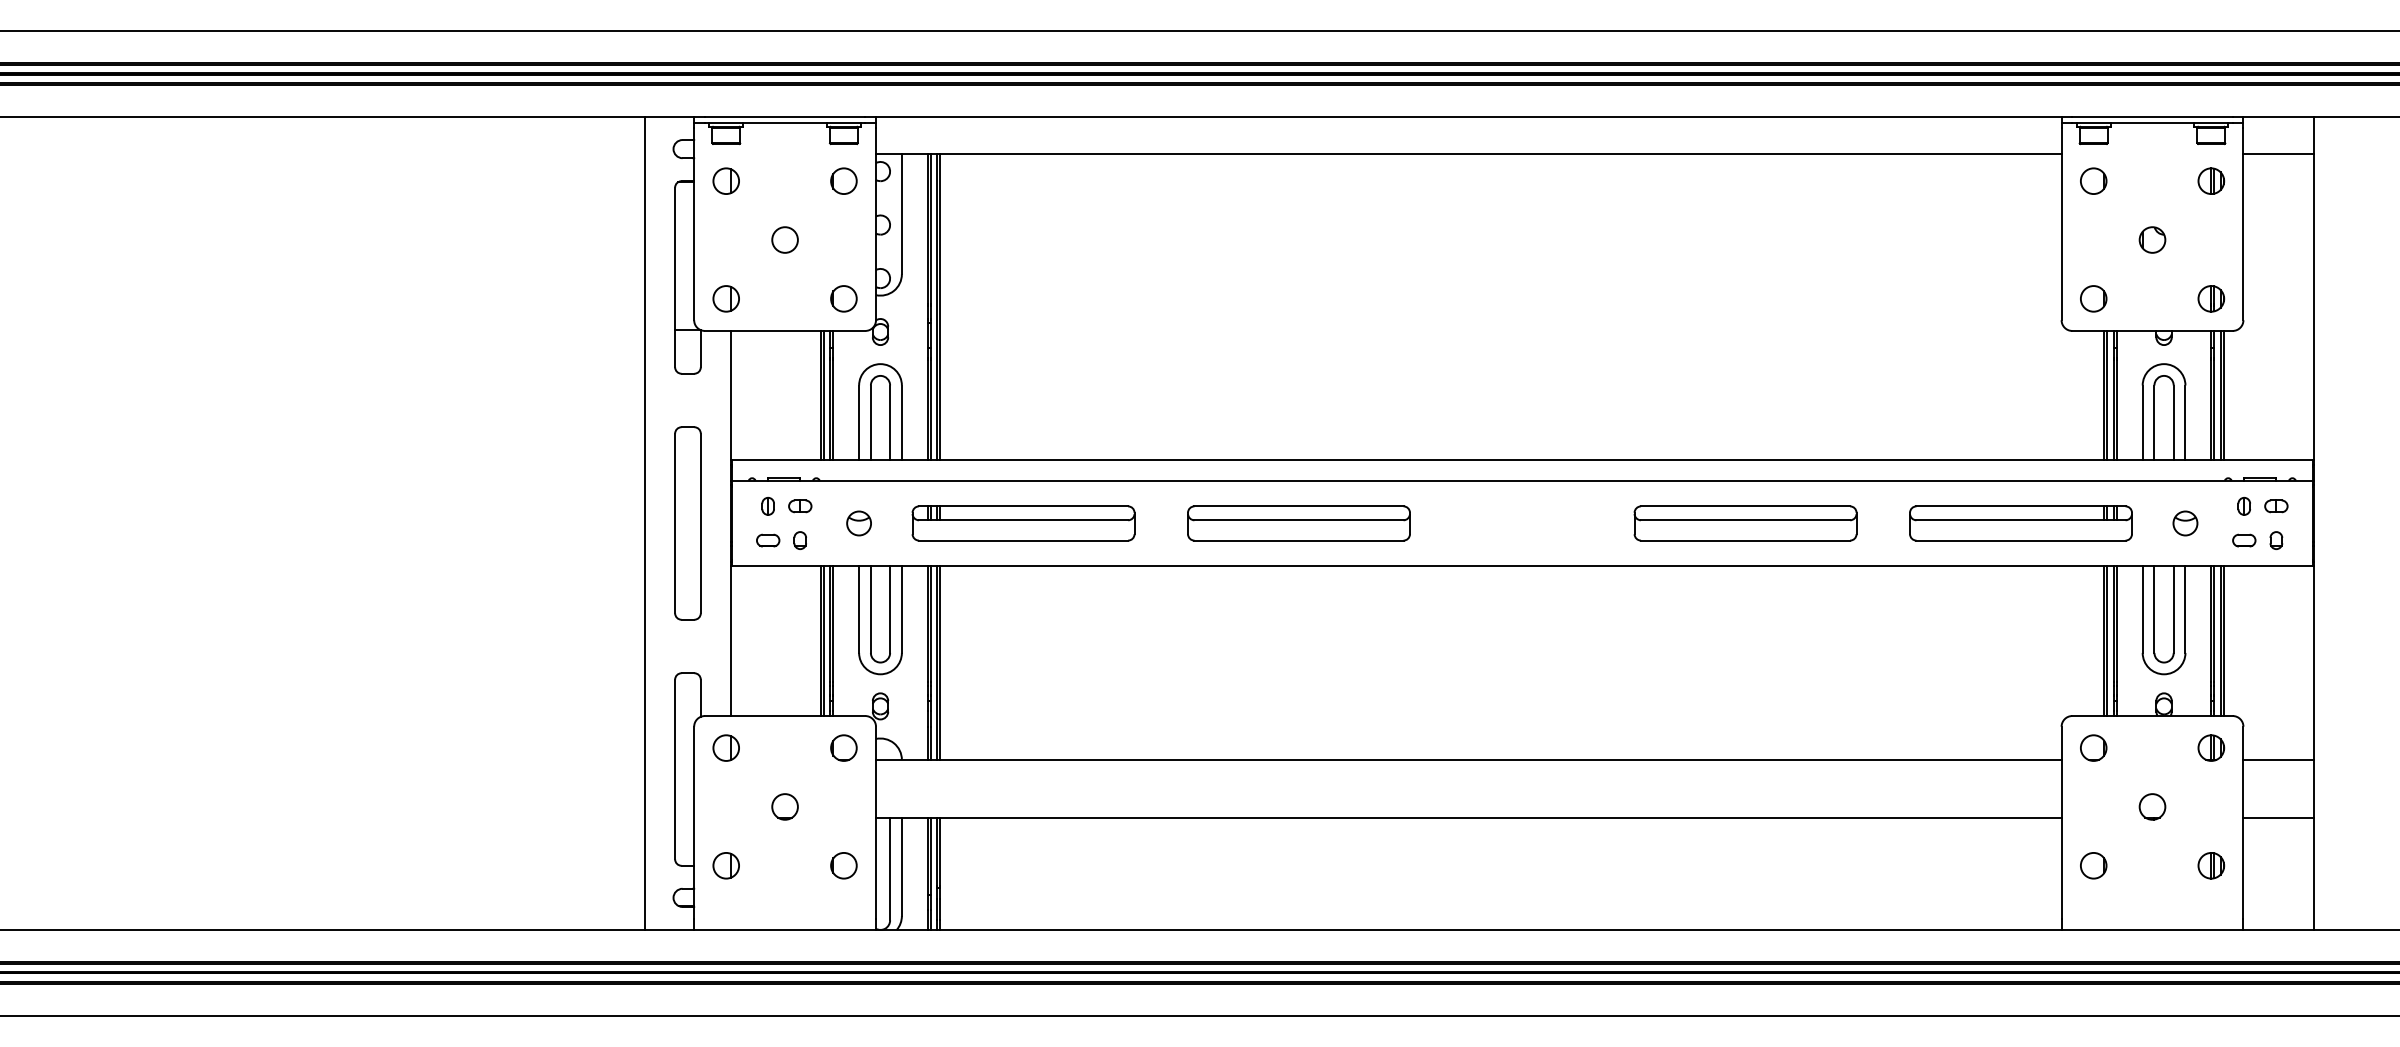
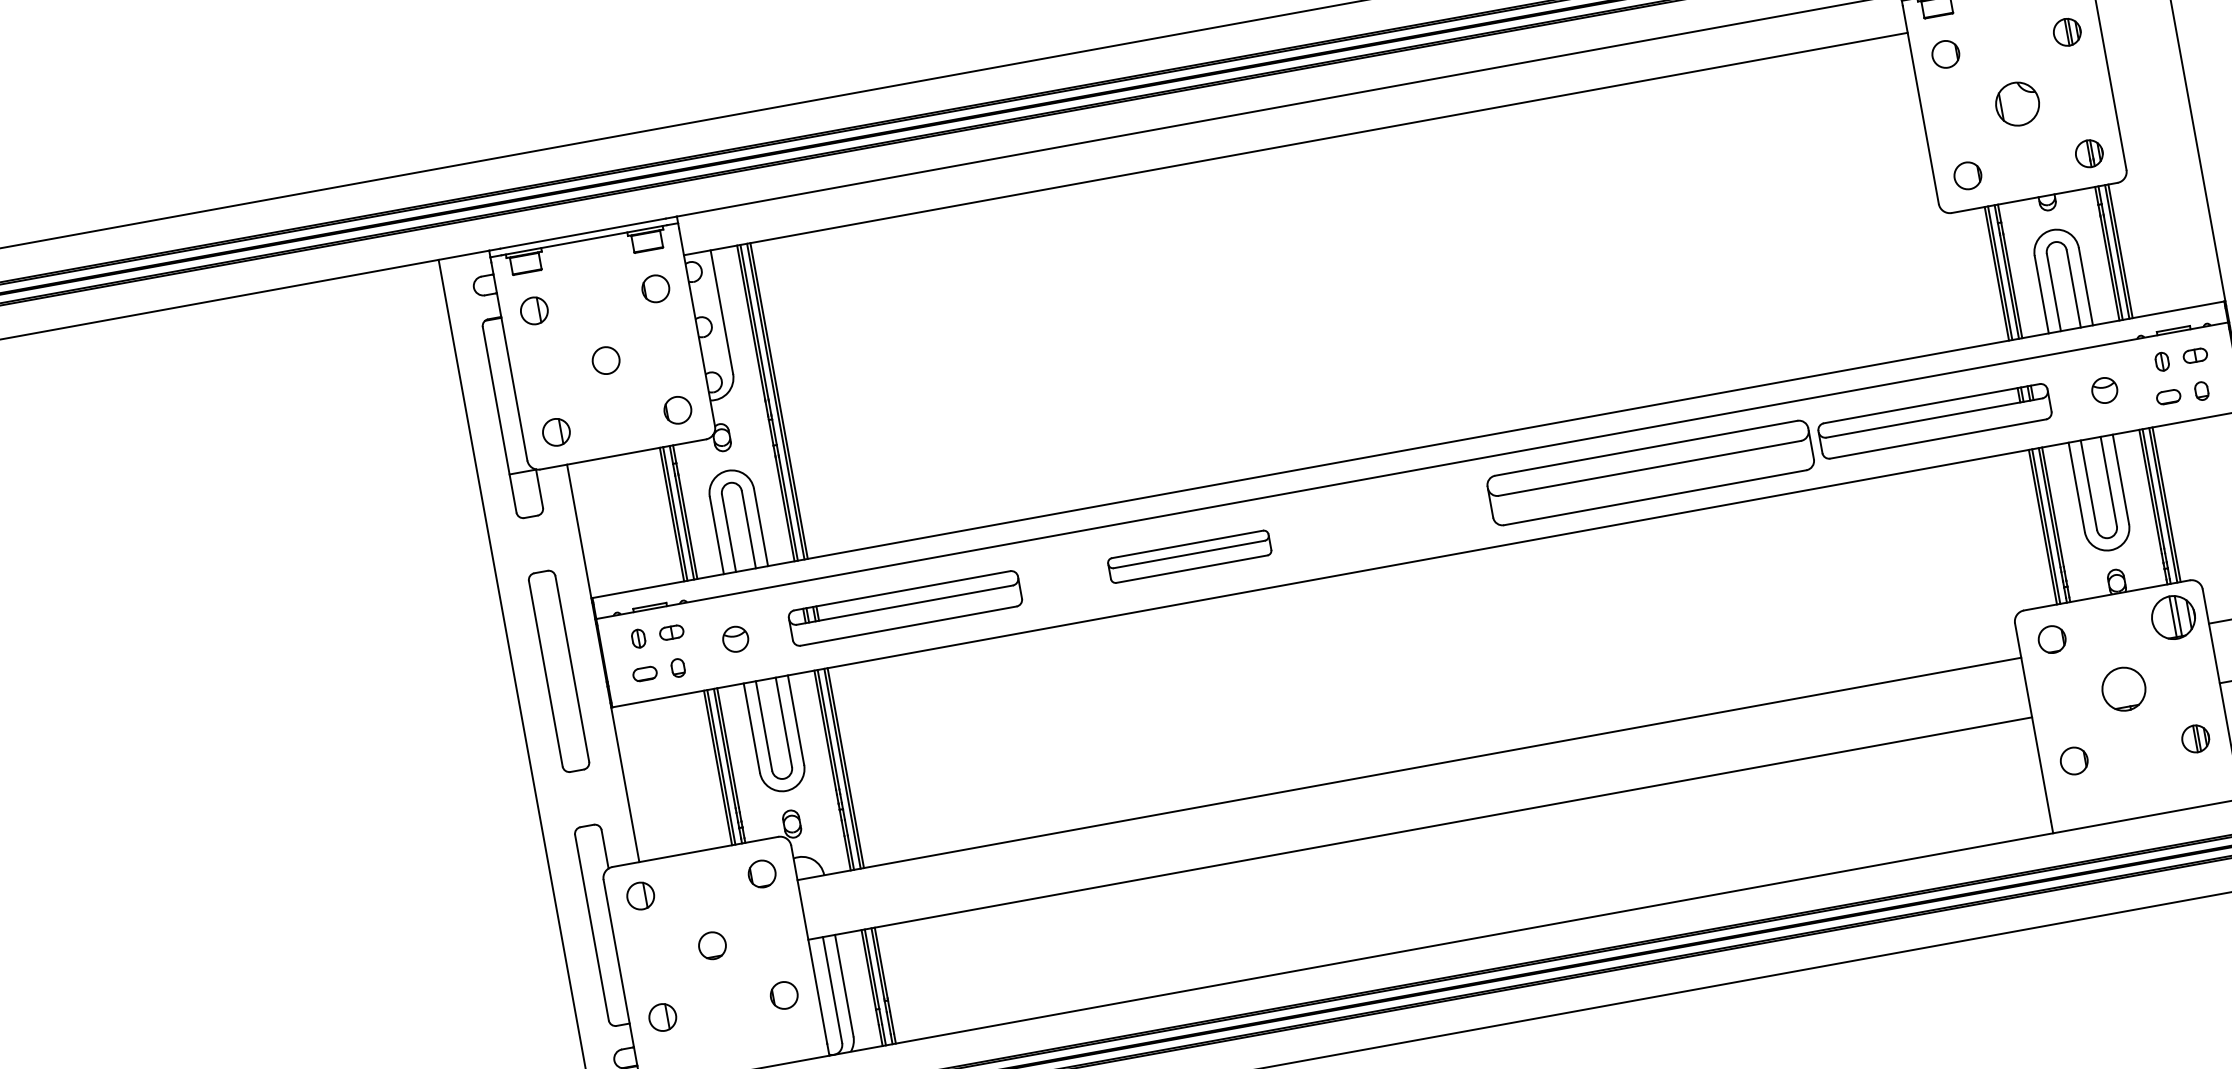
part: (2152, 239) -> (2017, 103), size x1.6
part: (1298, 523) -> (1189, 556), size x0.7
part: (1745, 523) -> (1650, 473), size x1.4
part: (2211, 747) -> (2173, 616), size x1.6
part: (2152, 806) -> (2123, 688), size x1.6

